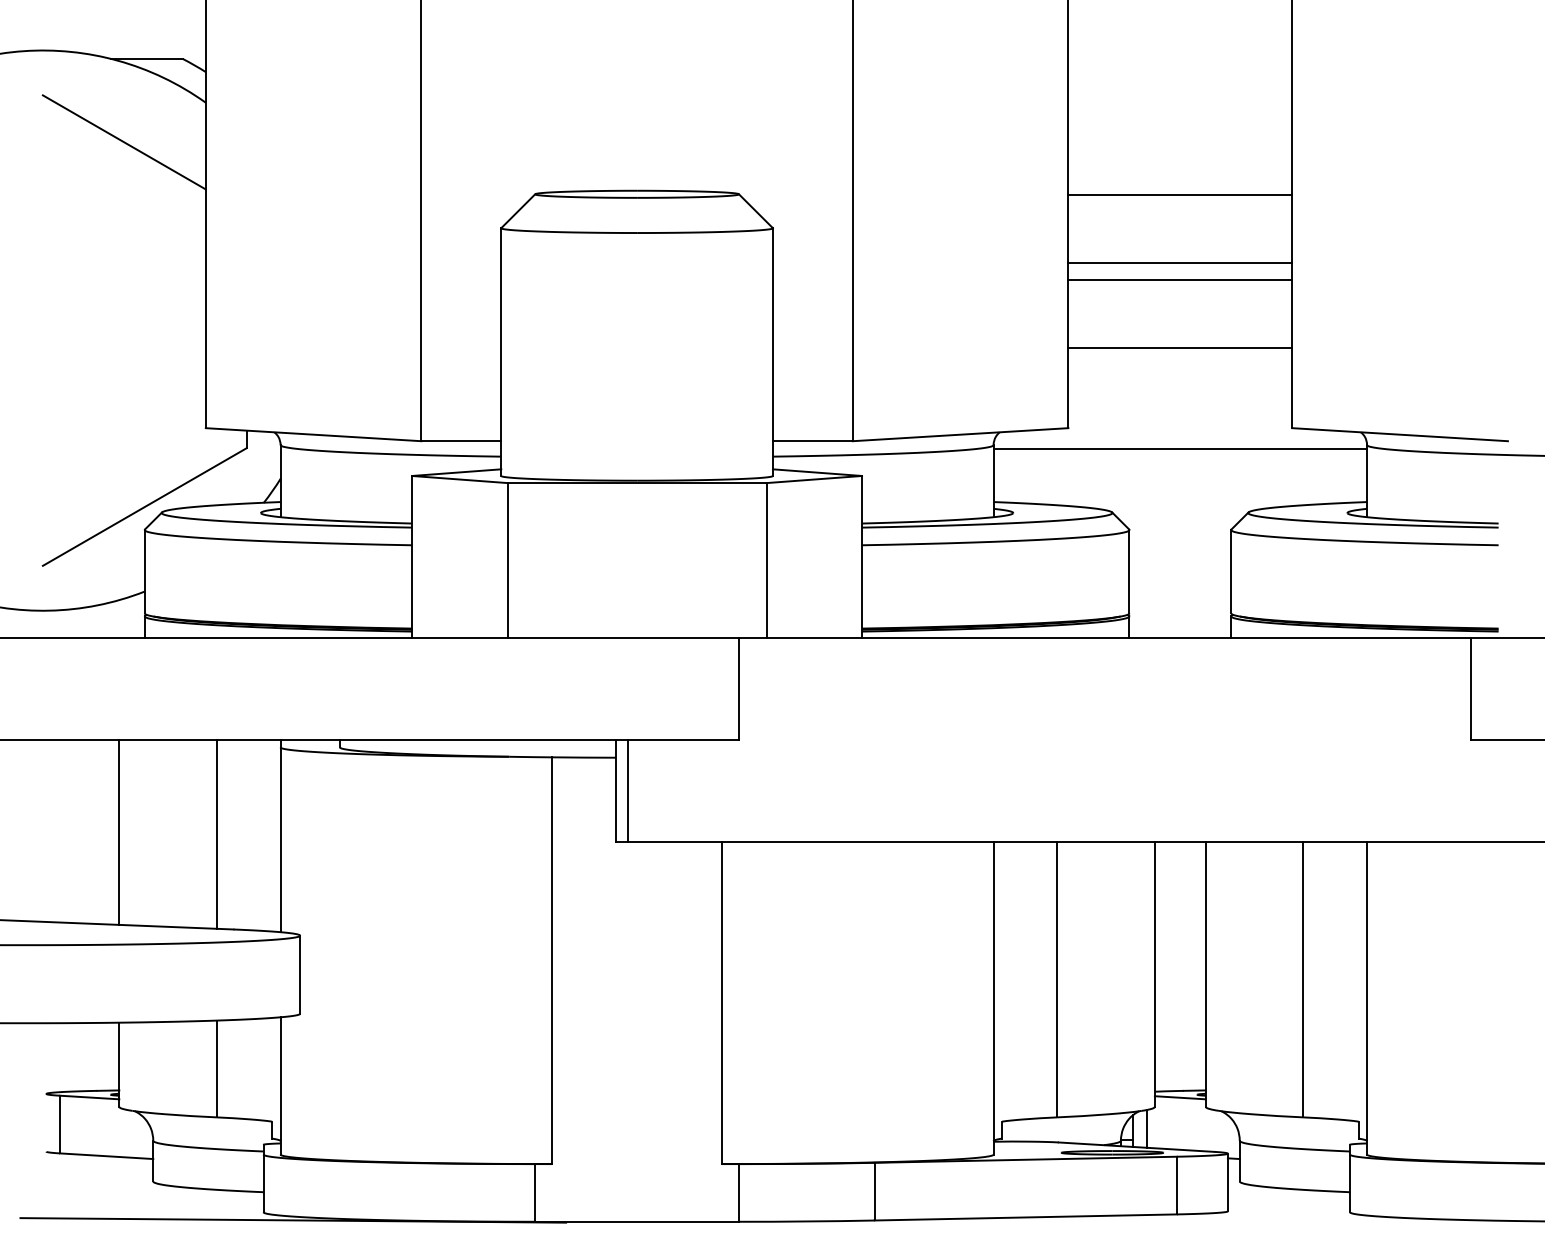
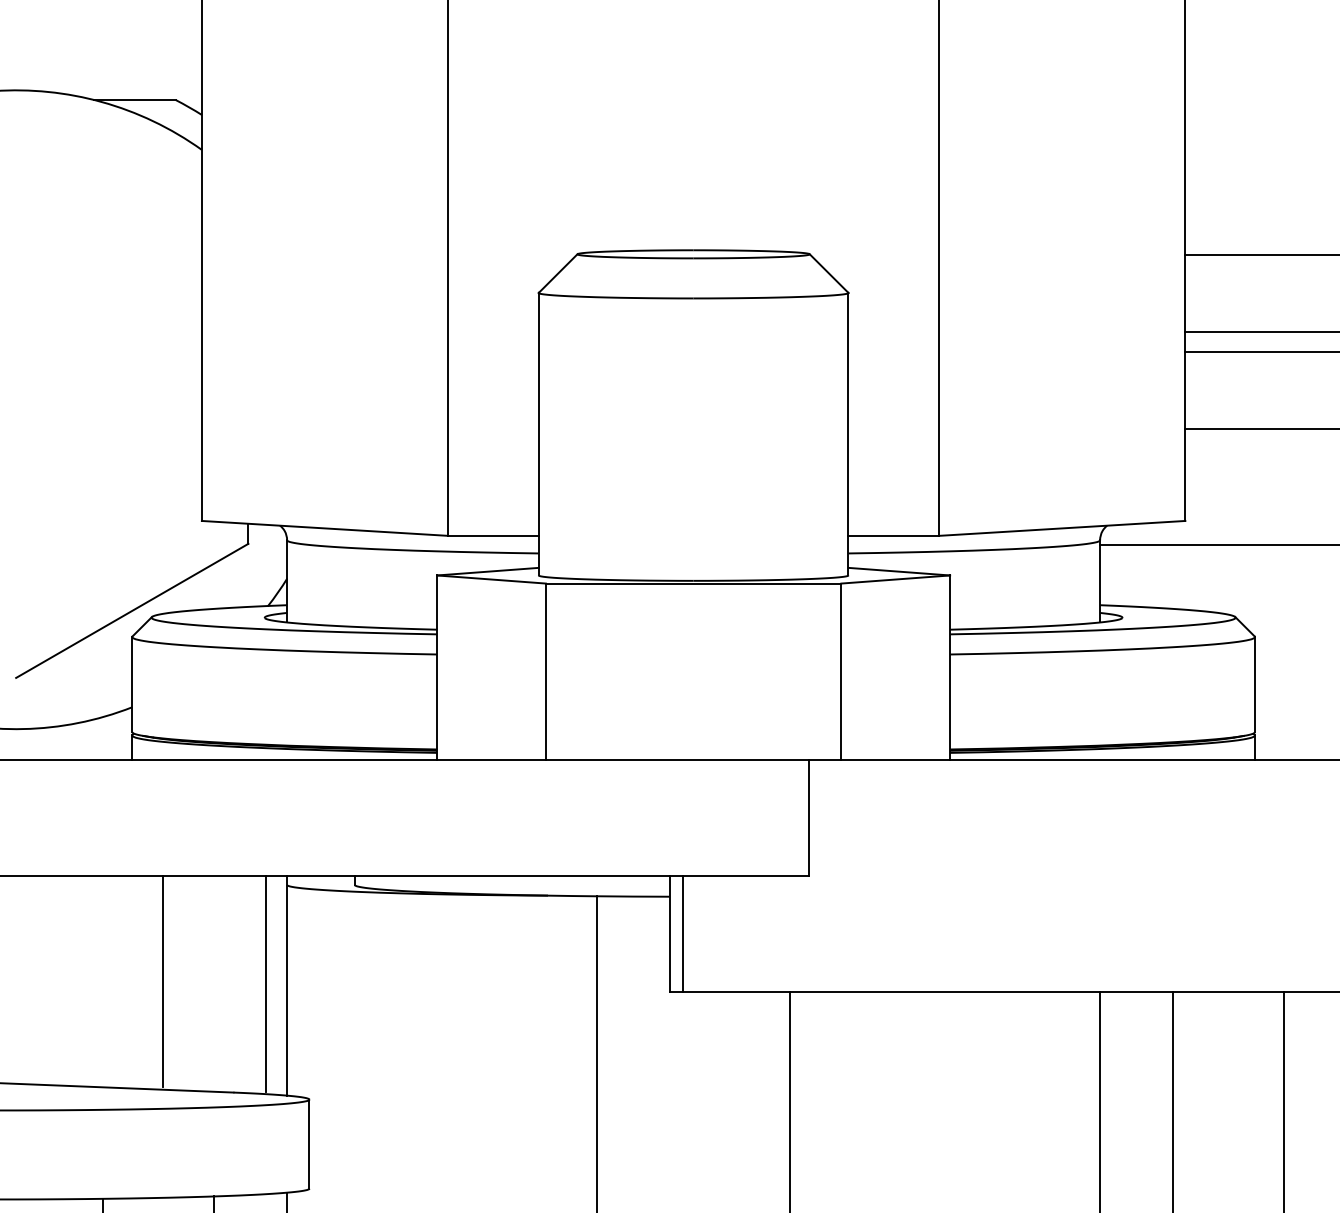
line: (123, 142) -> (108, 195), removed
line: (119, 831) -> (162, 980), moved
line: (216, 833) -> (265, 983), moved

